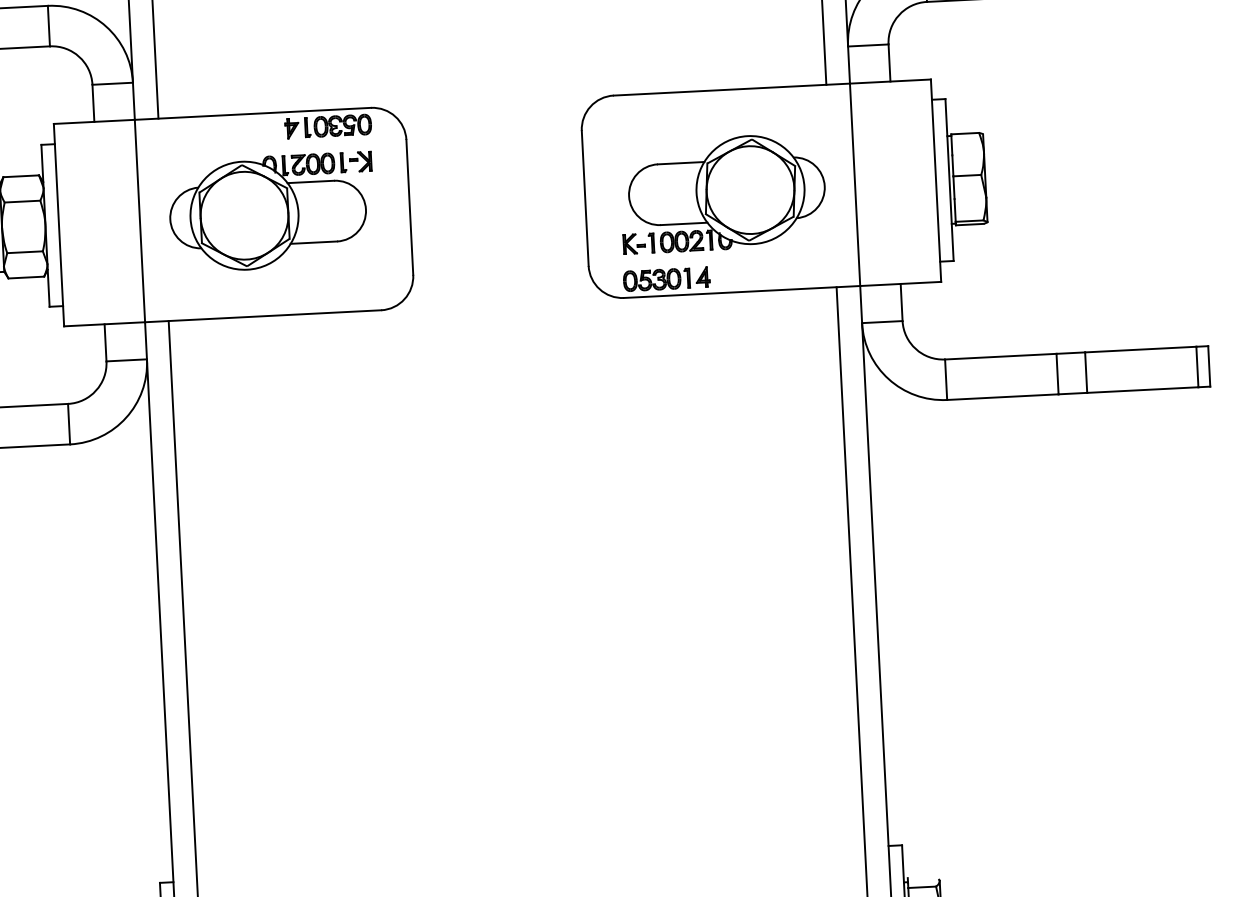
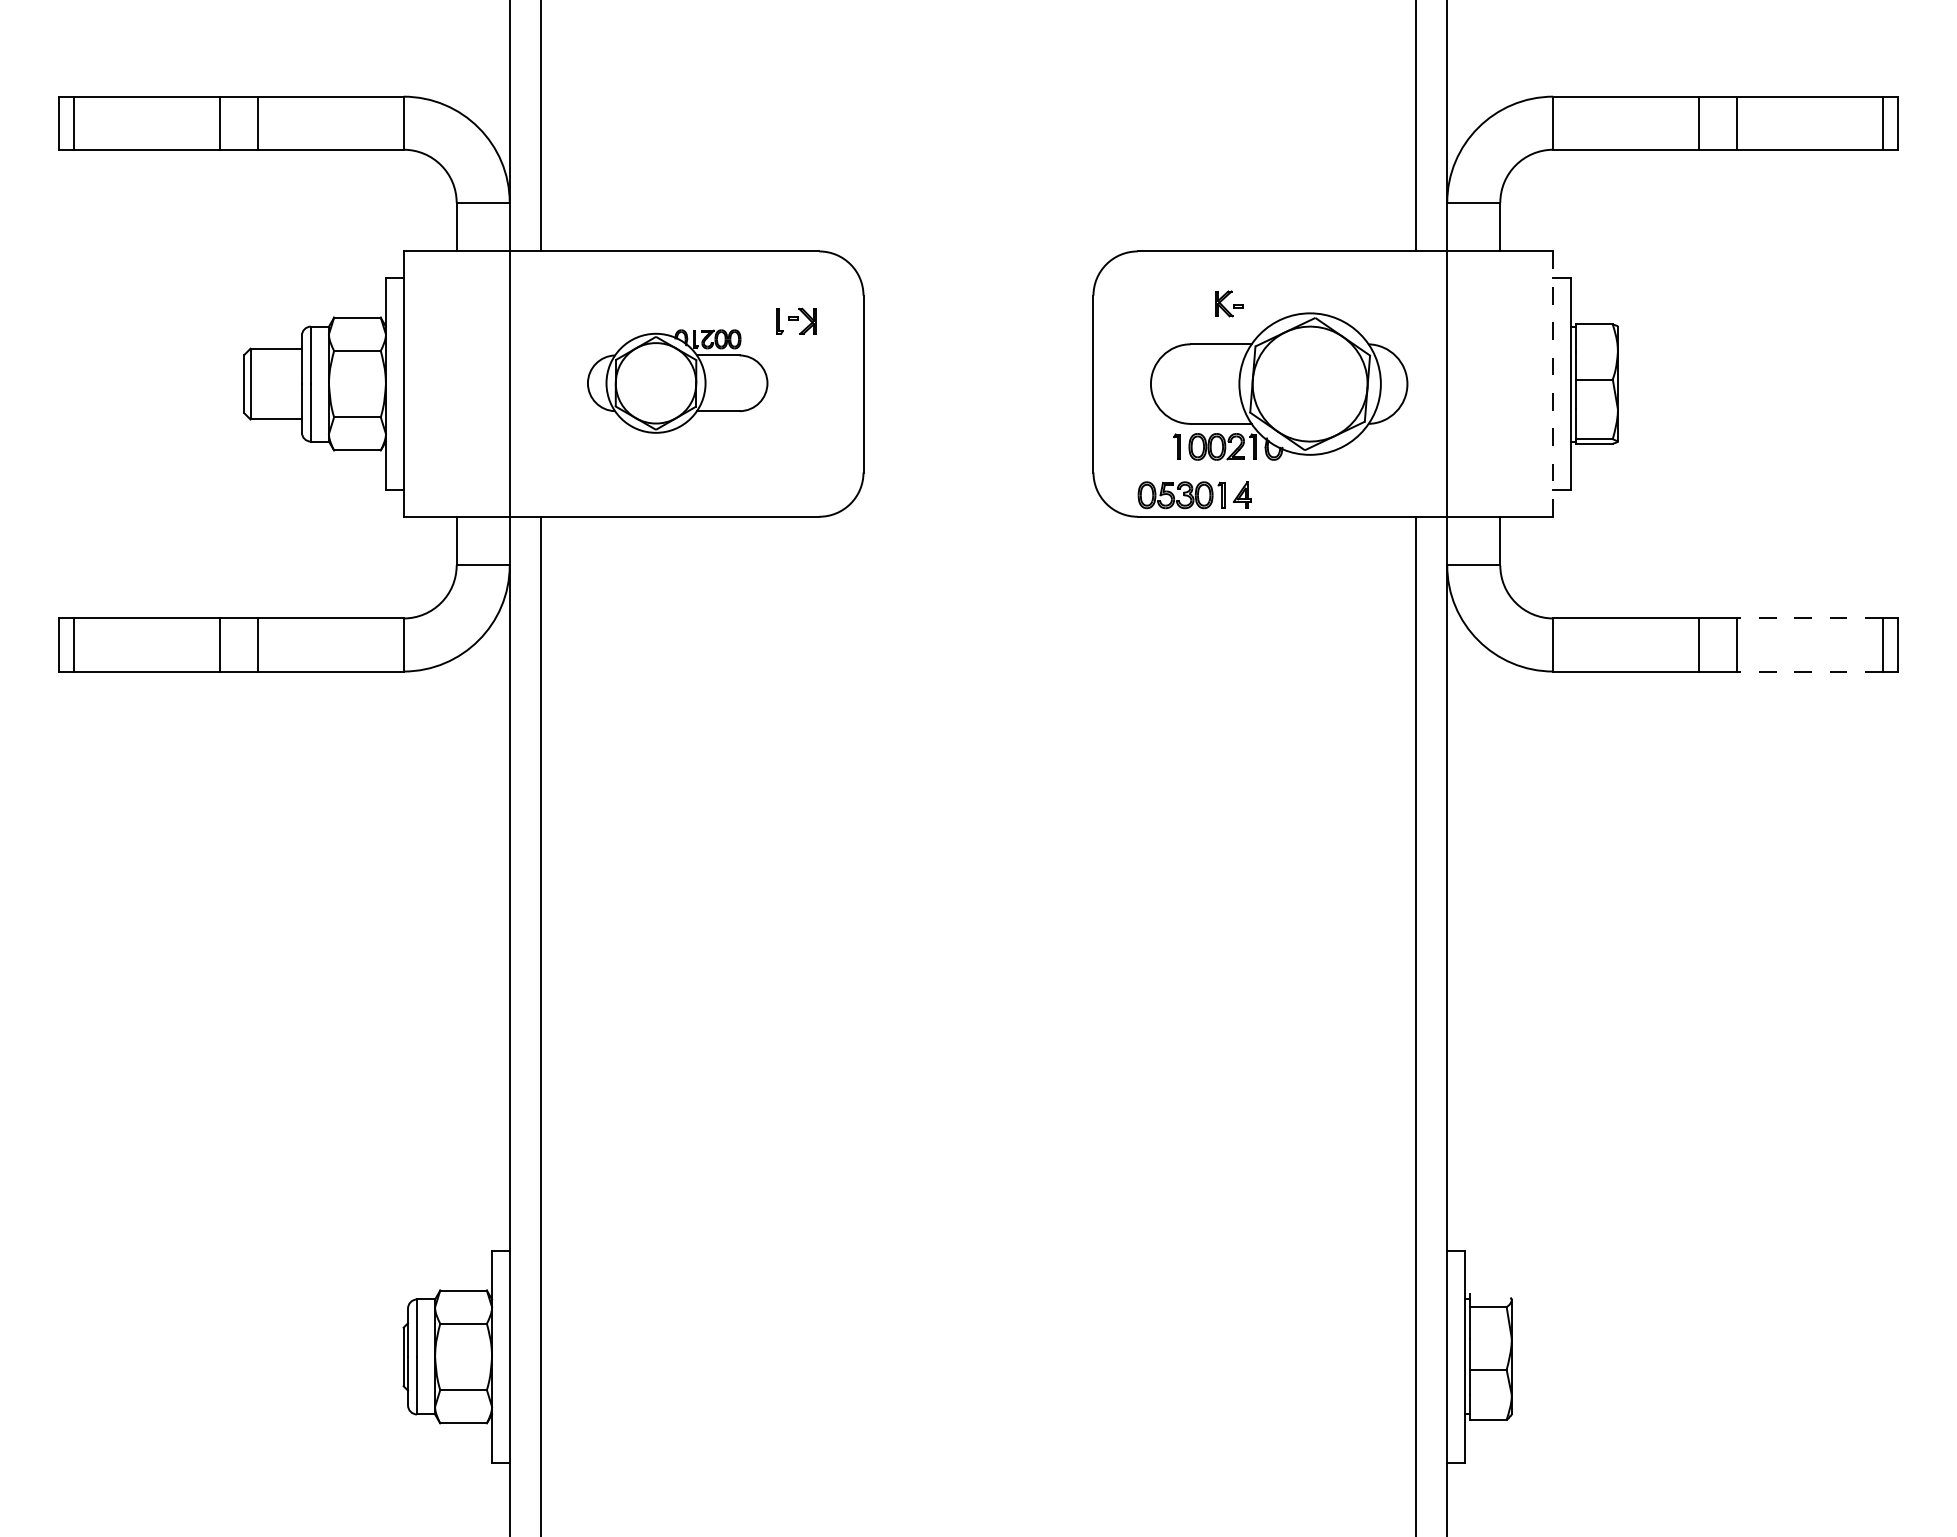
part: (328, 126) -> (762, 272), removed
line: (936, 181) -> (1553, 384), solid -> dashed
part: (267, 212) -> (677, 381), size x0.7
part: (634, 243) -> (1229, 303), moved
line: (1140, 349) -> (1809, 618), solid -> dashed
line: (1142, 390) -> (1809, 671), solid -> dashed

